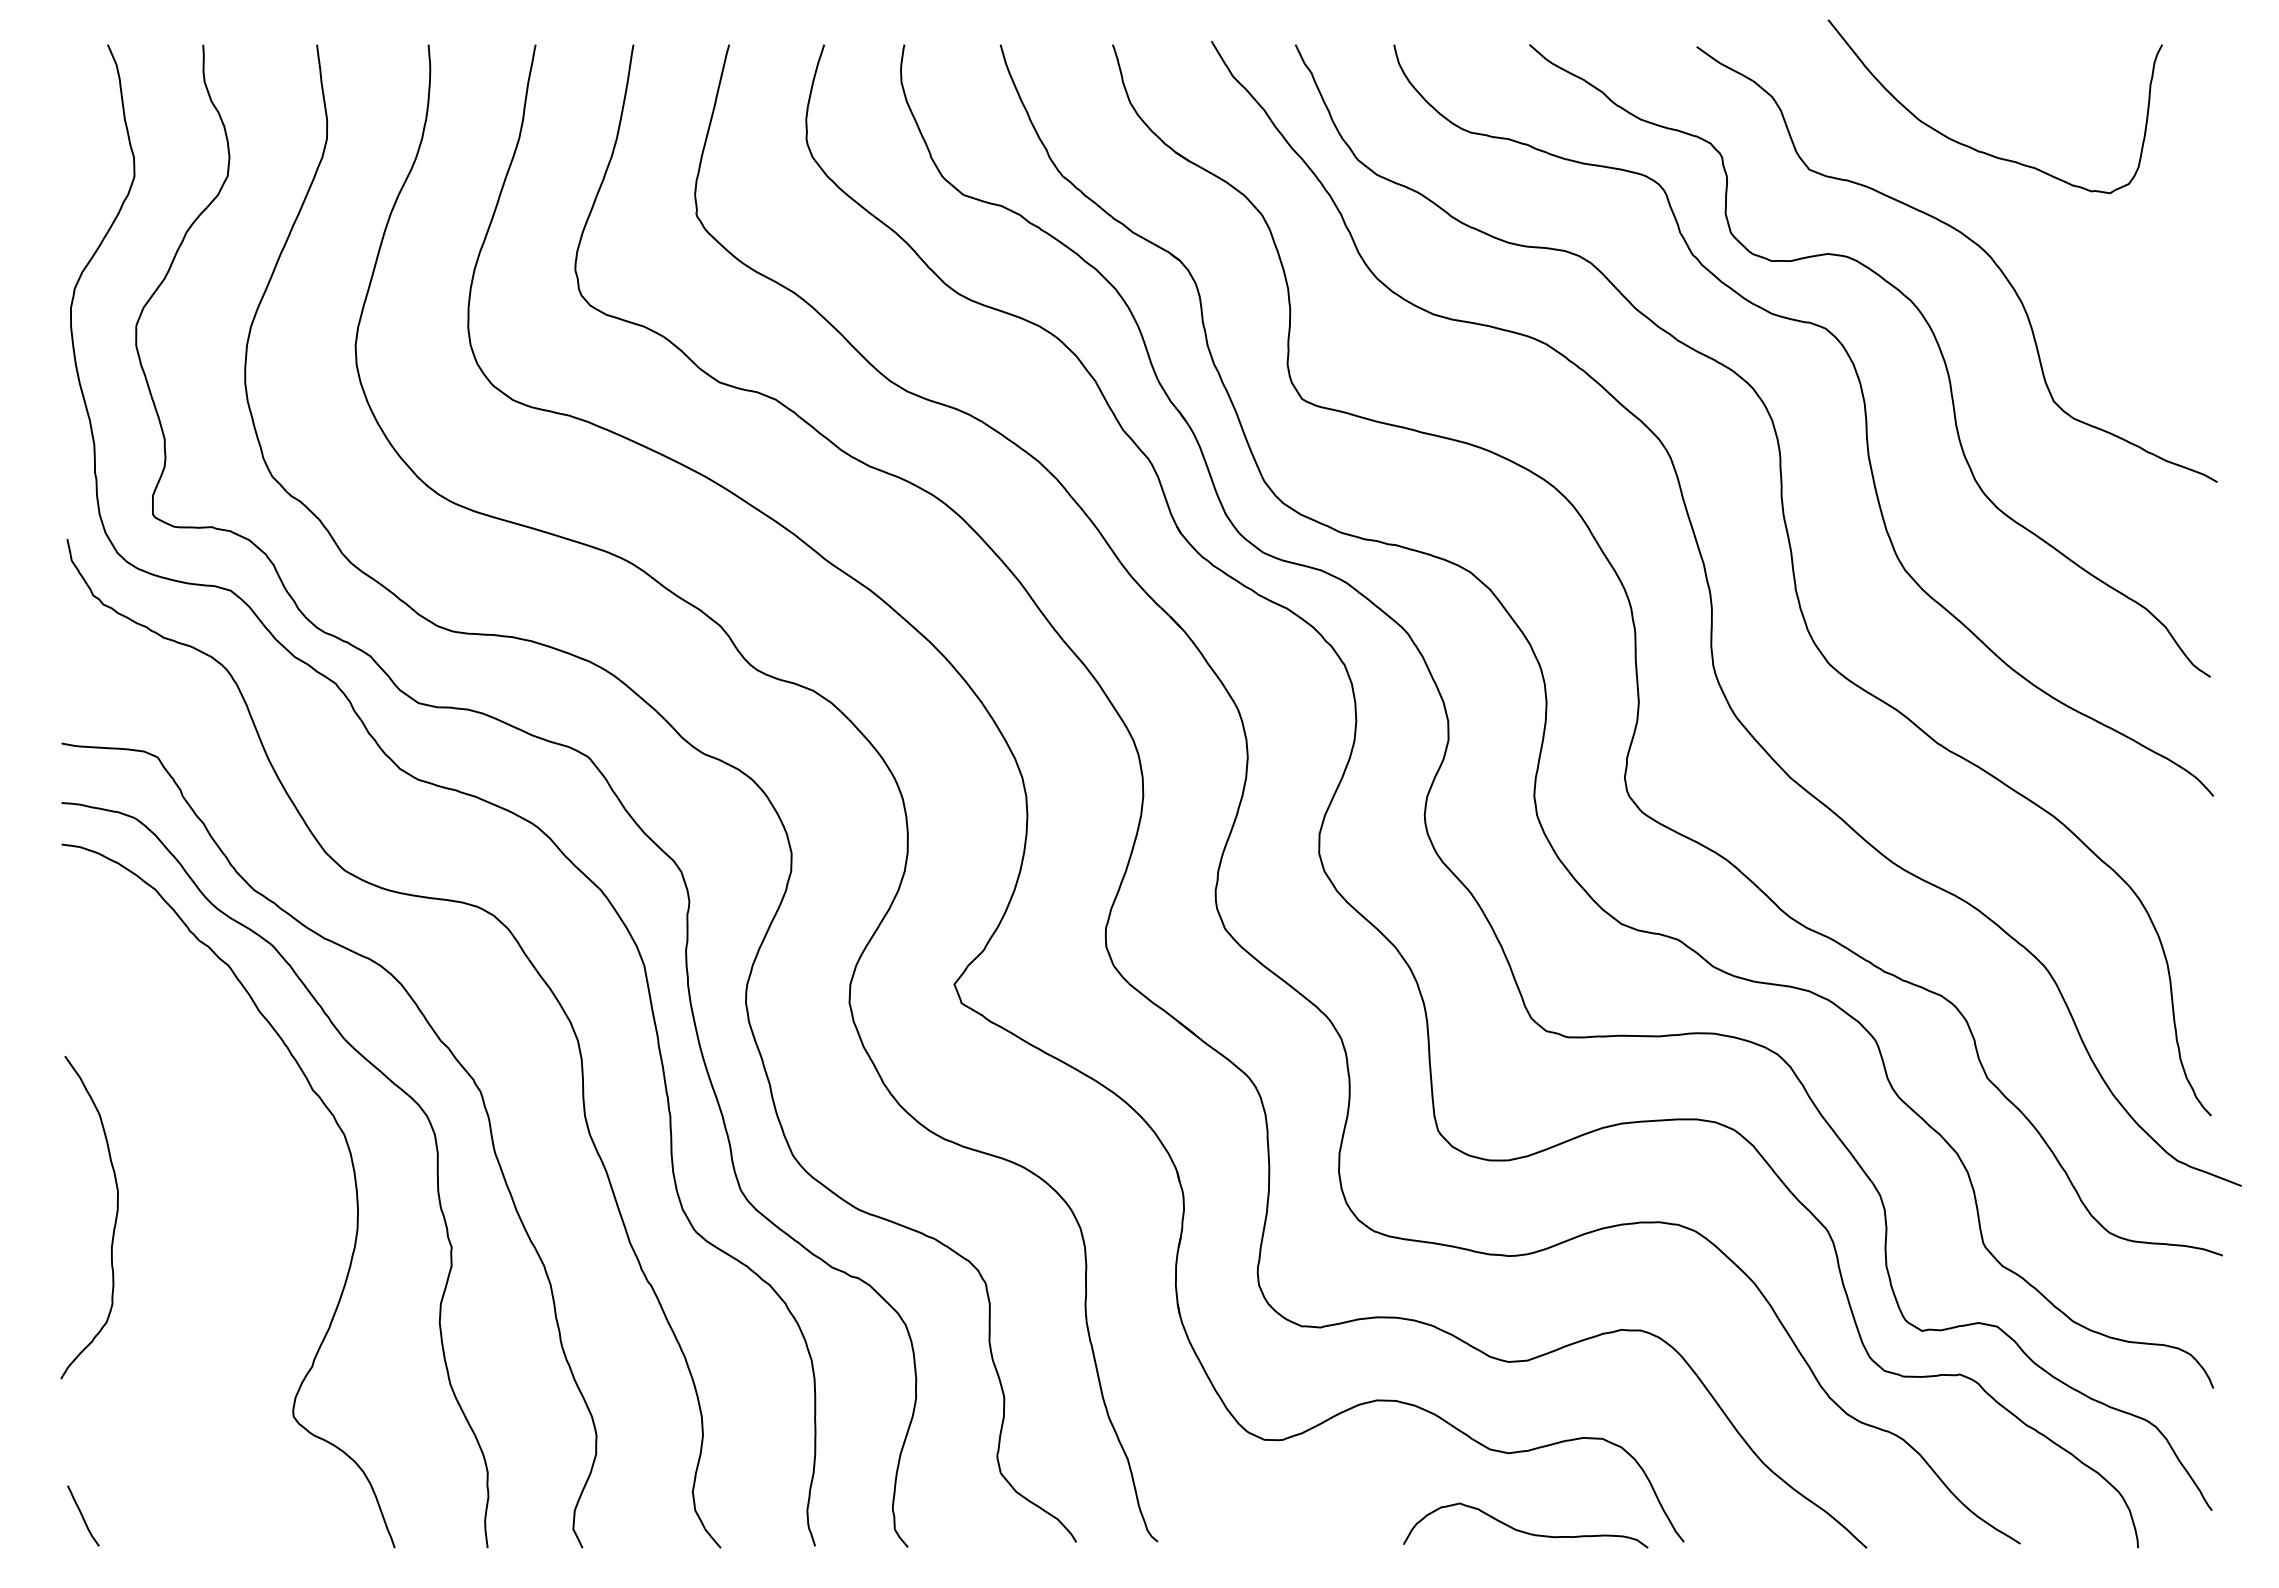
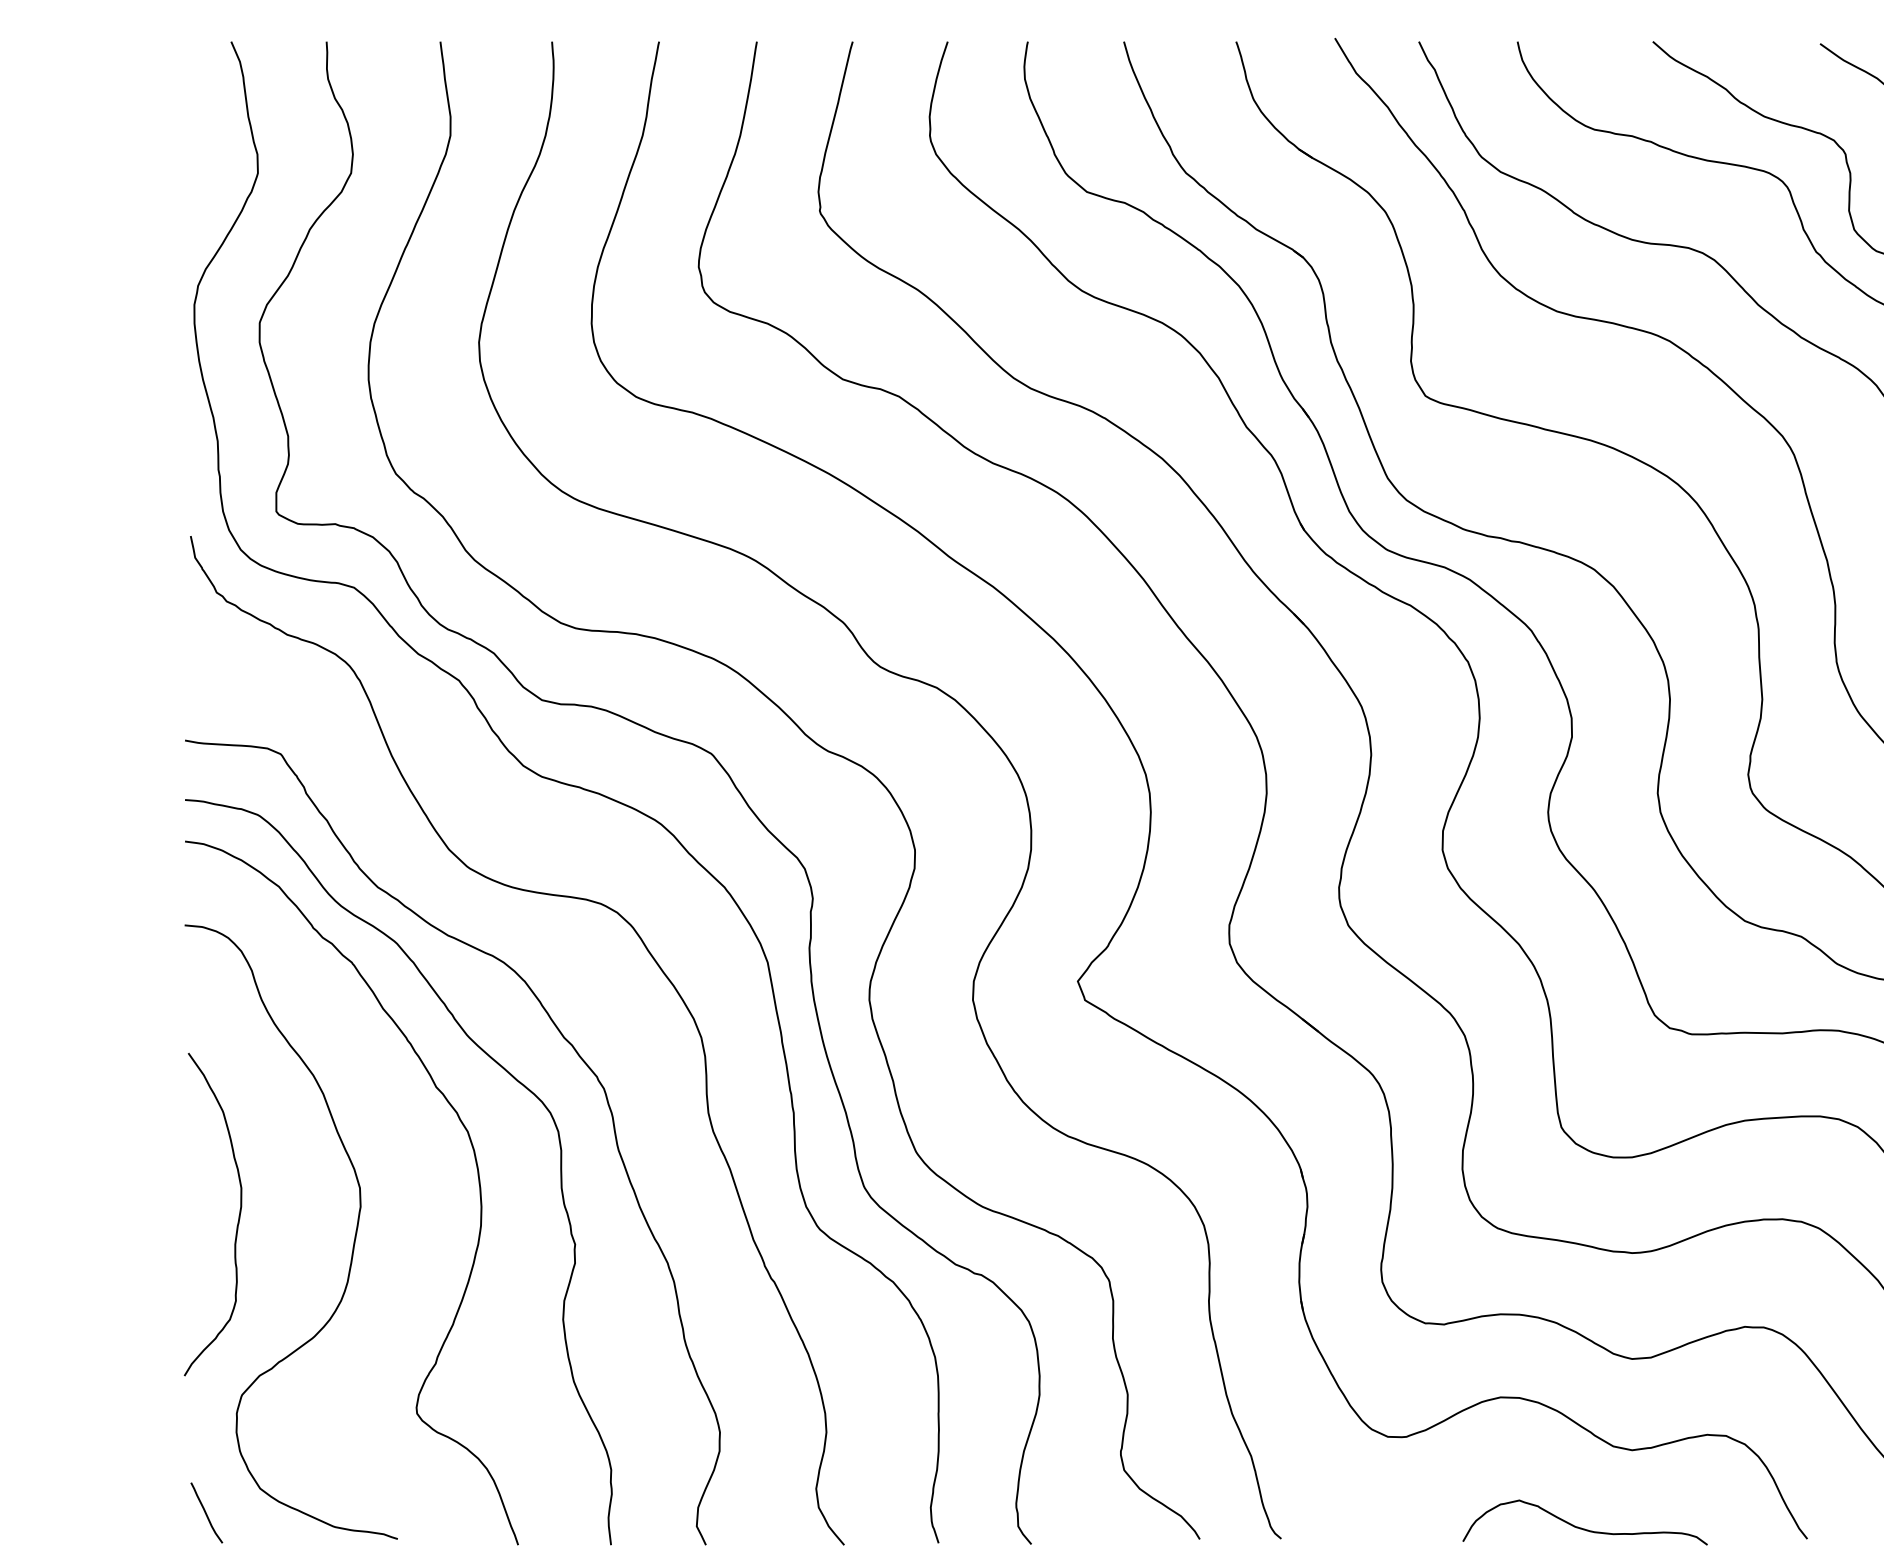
curve: (229, 1247) -> (352, 1244), added
curve: (1522, 1530) -> (1581, 1527), moved

